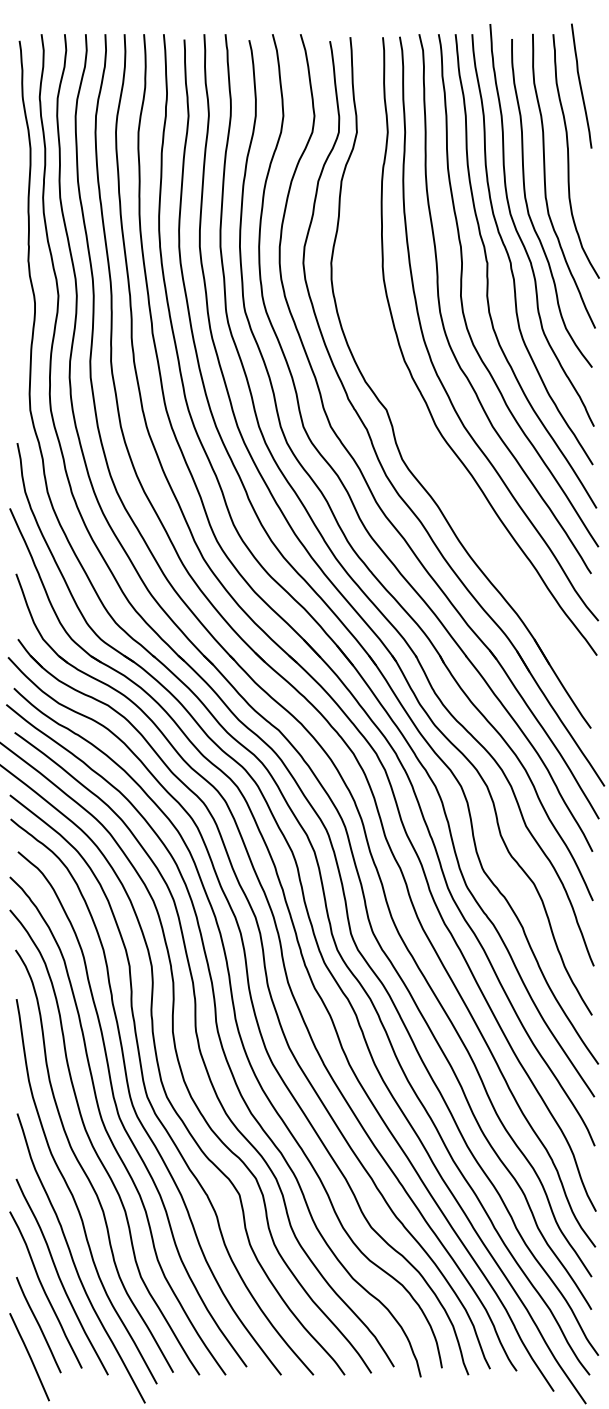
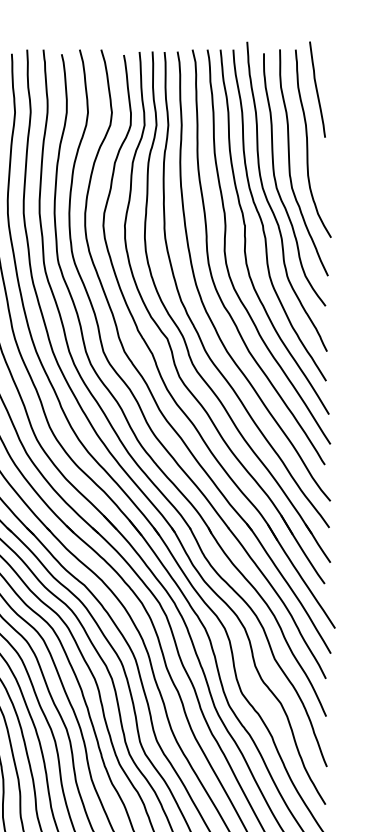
part: (406, 404) -> (182, 334), added

